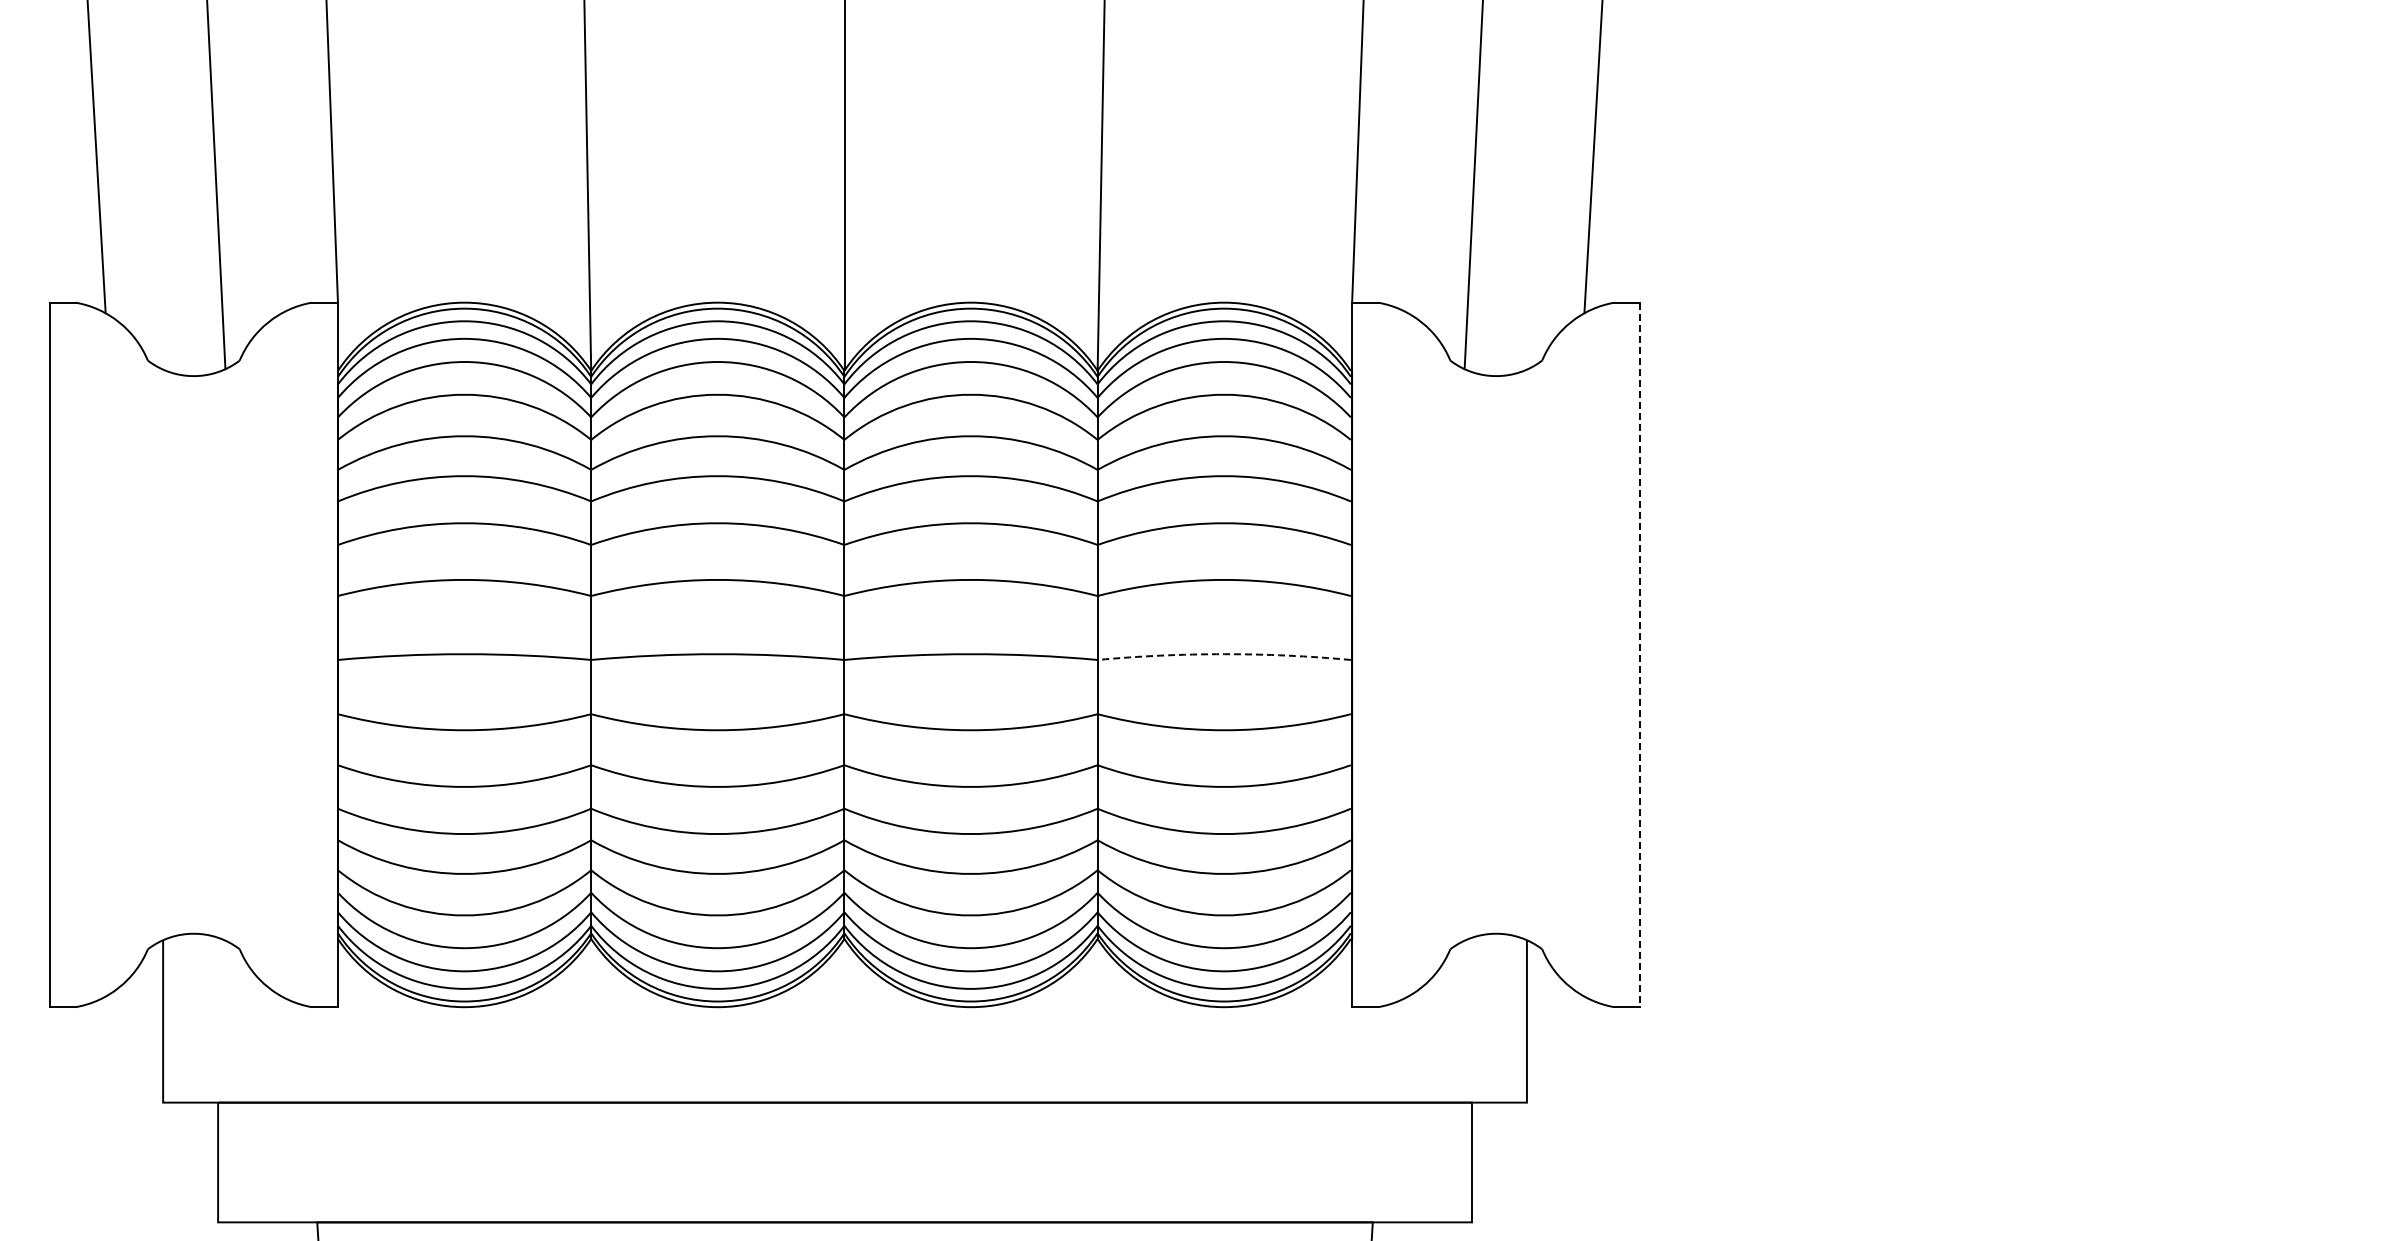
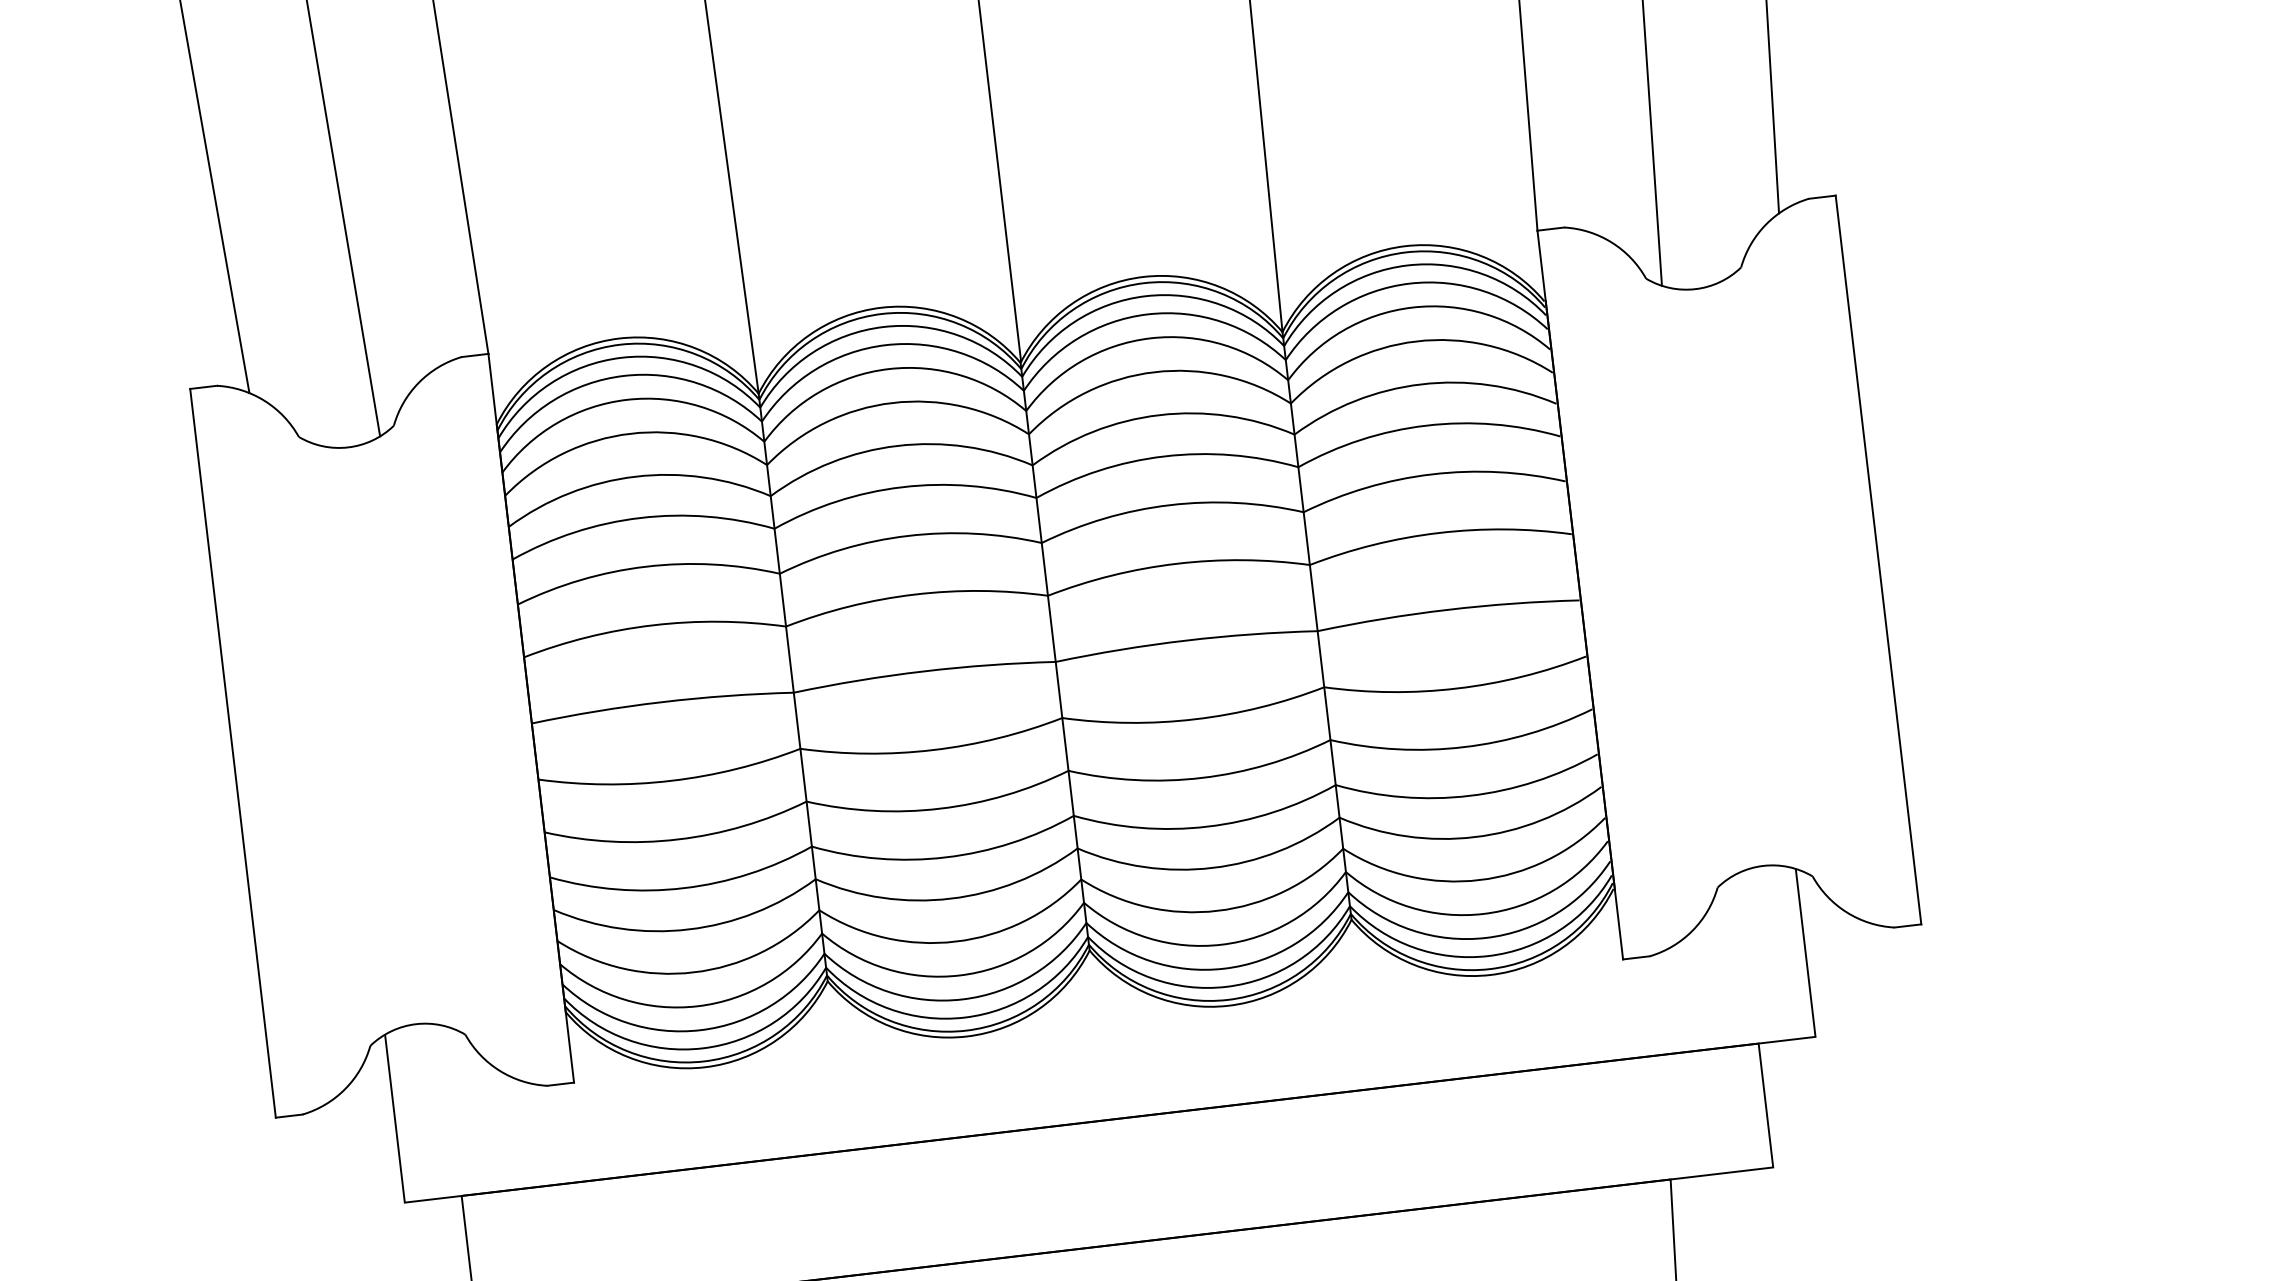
arc: (1224, 654) -> (1448, 610), dashed -> solid
line: (1640, 655) -> (1878, 560), dashed -> solid

